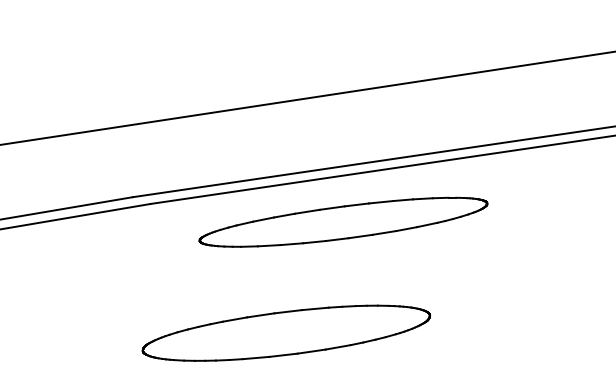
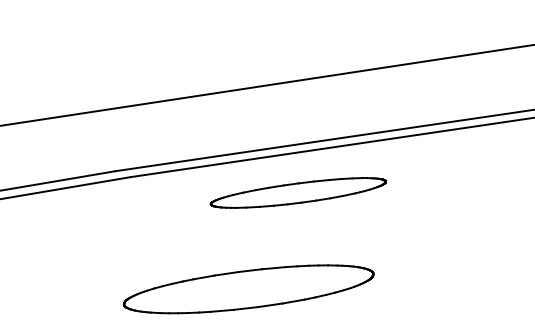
part: (343, 221) -> (298, 192), size x0.7

